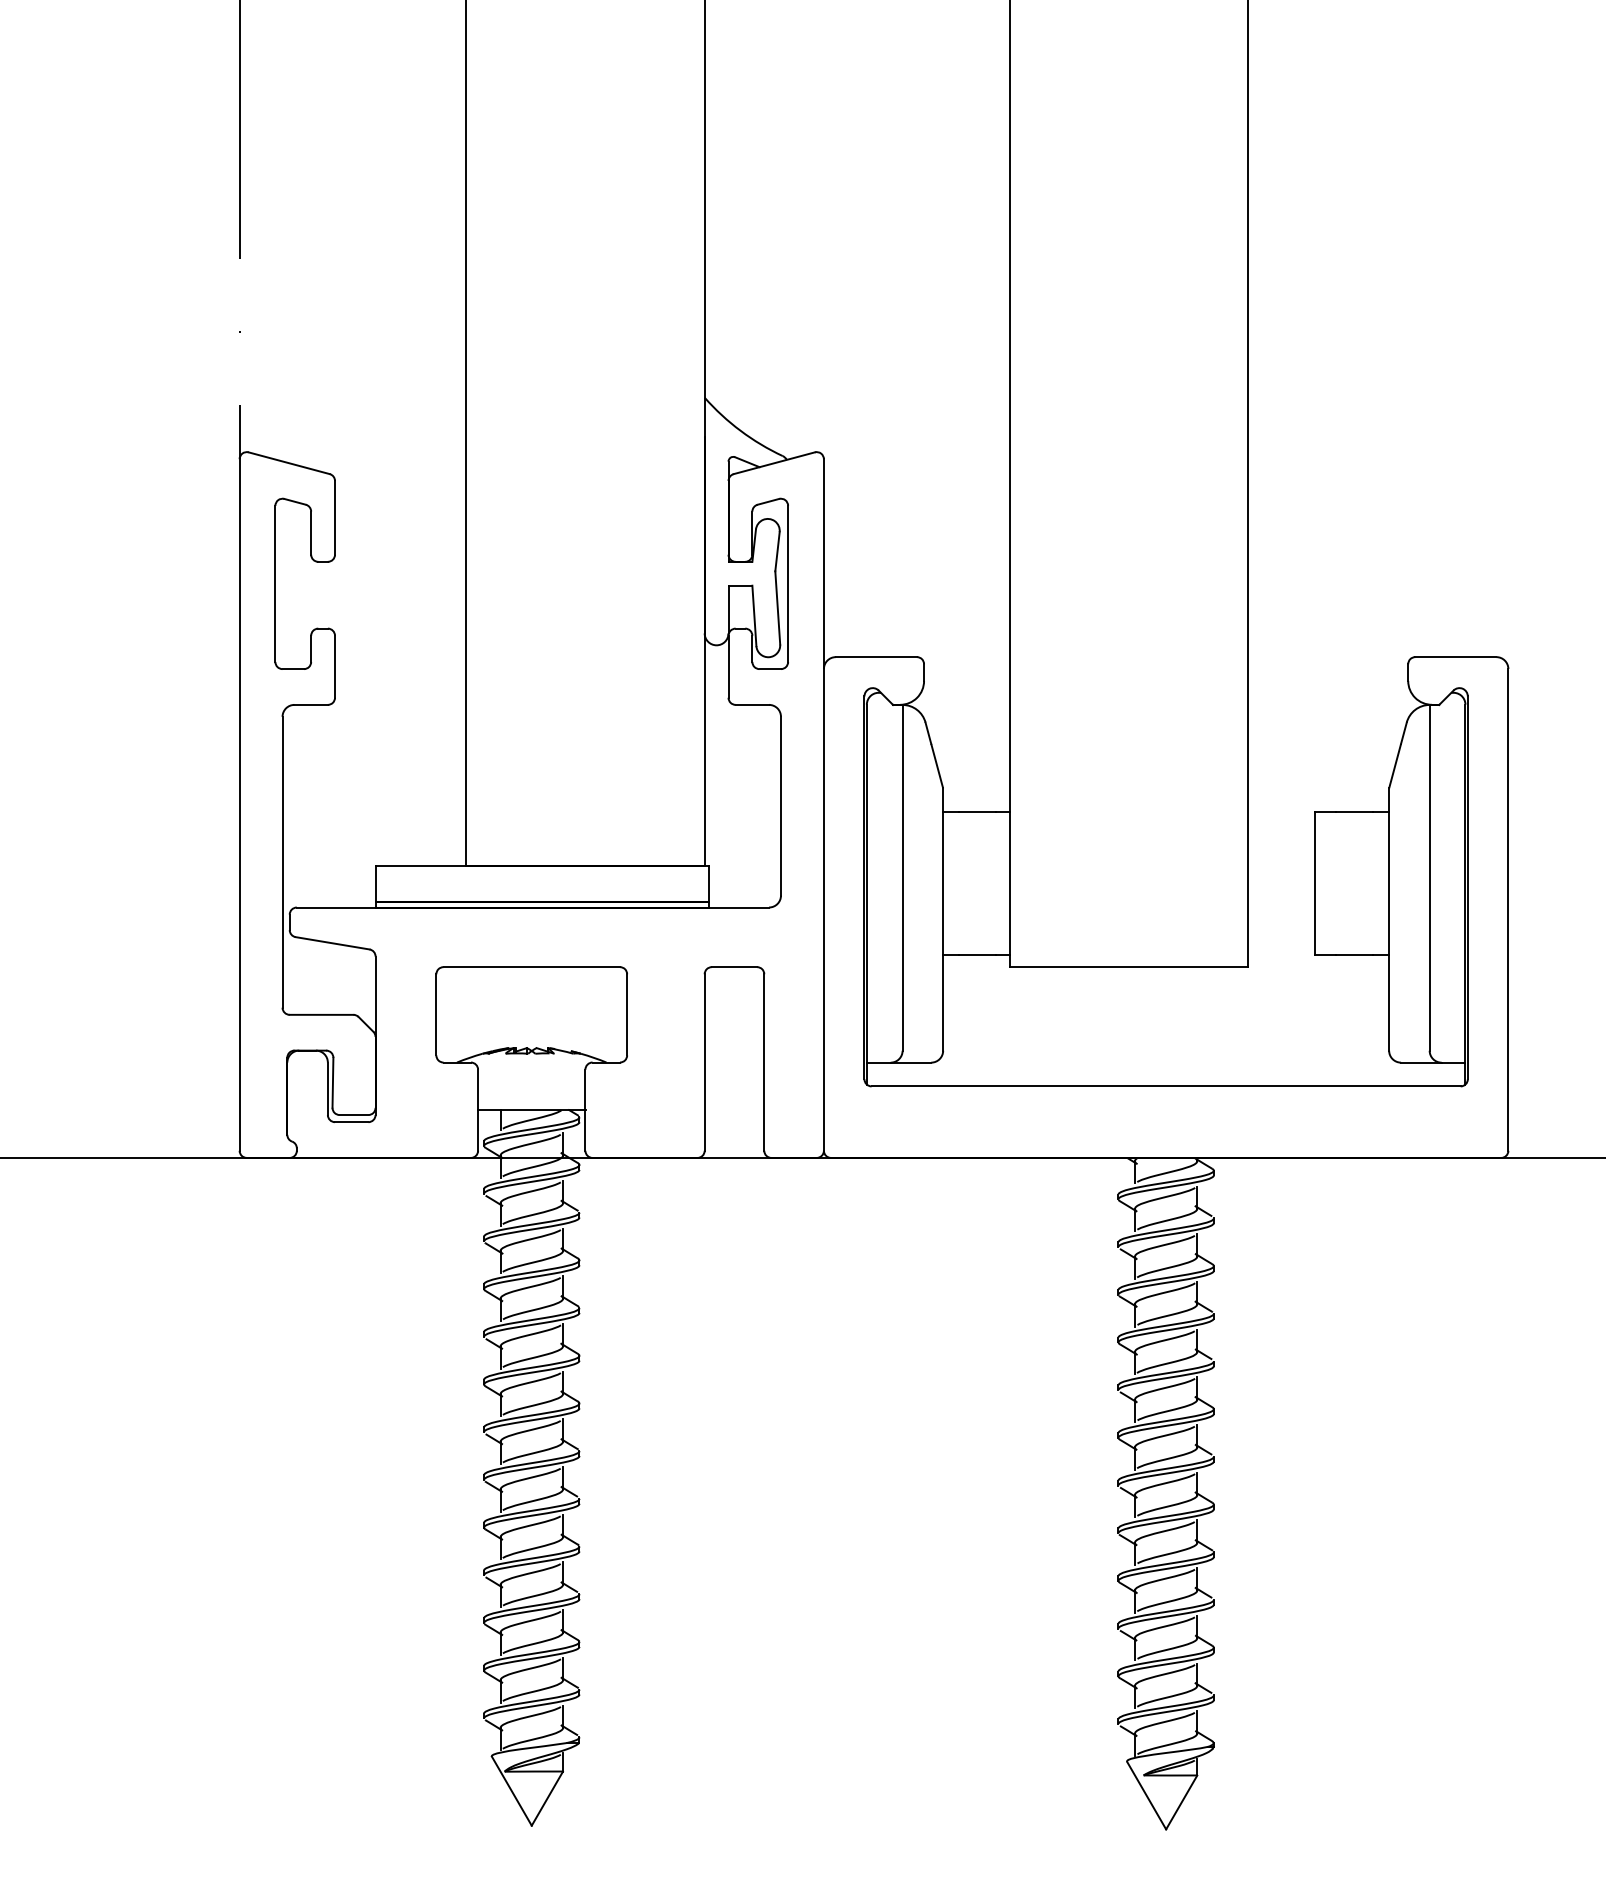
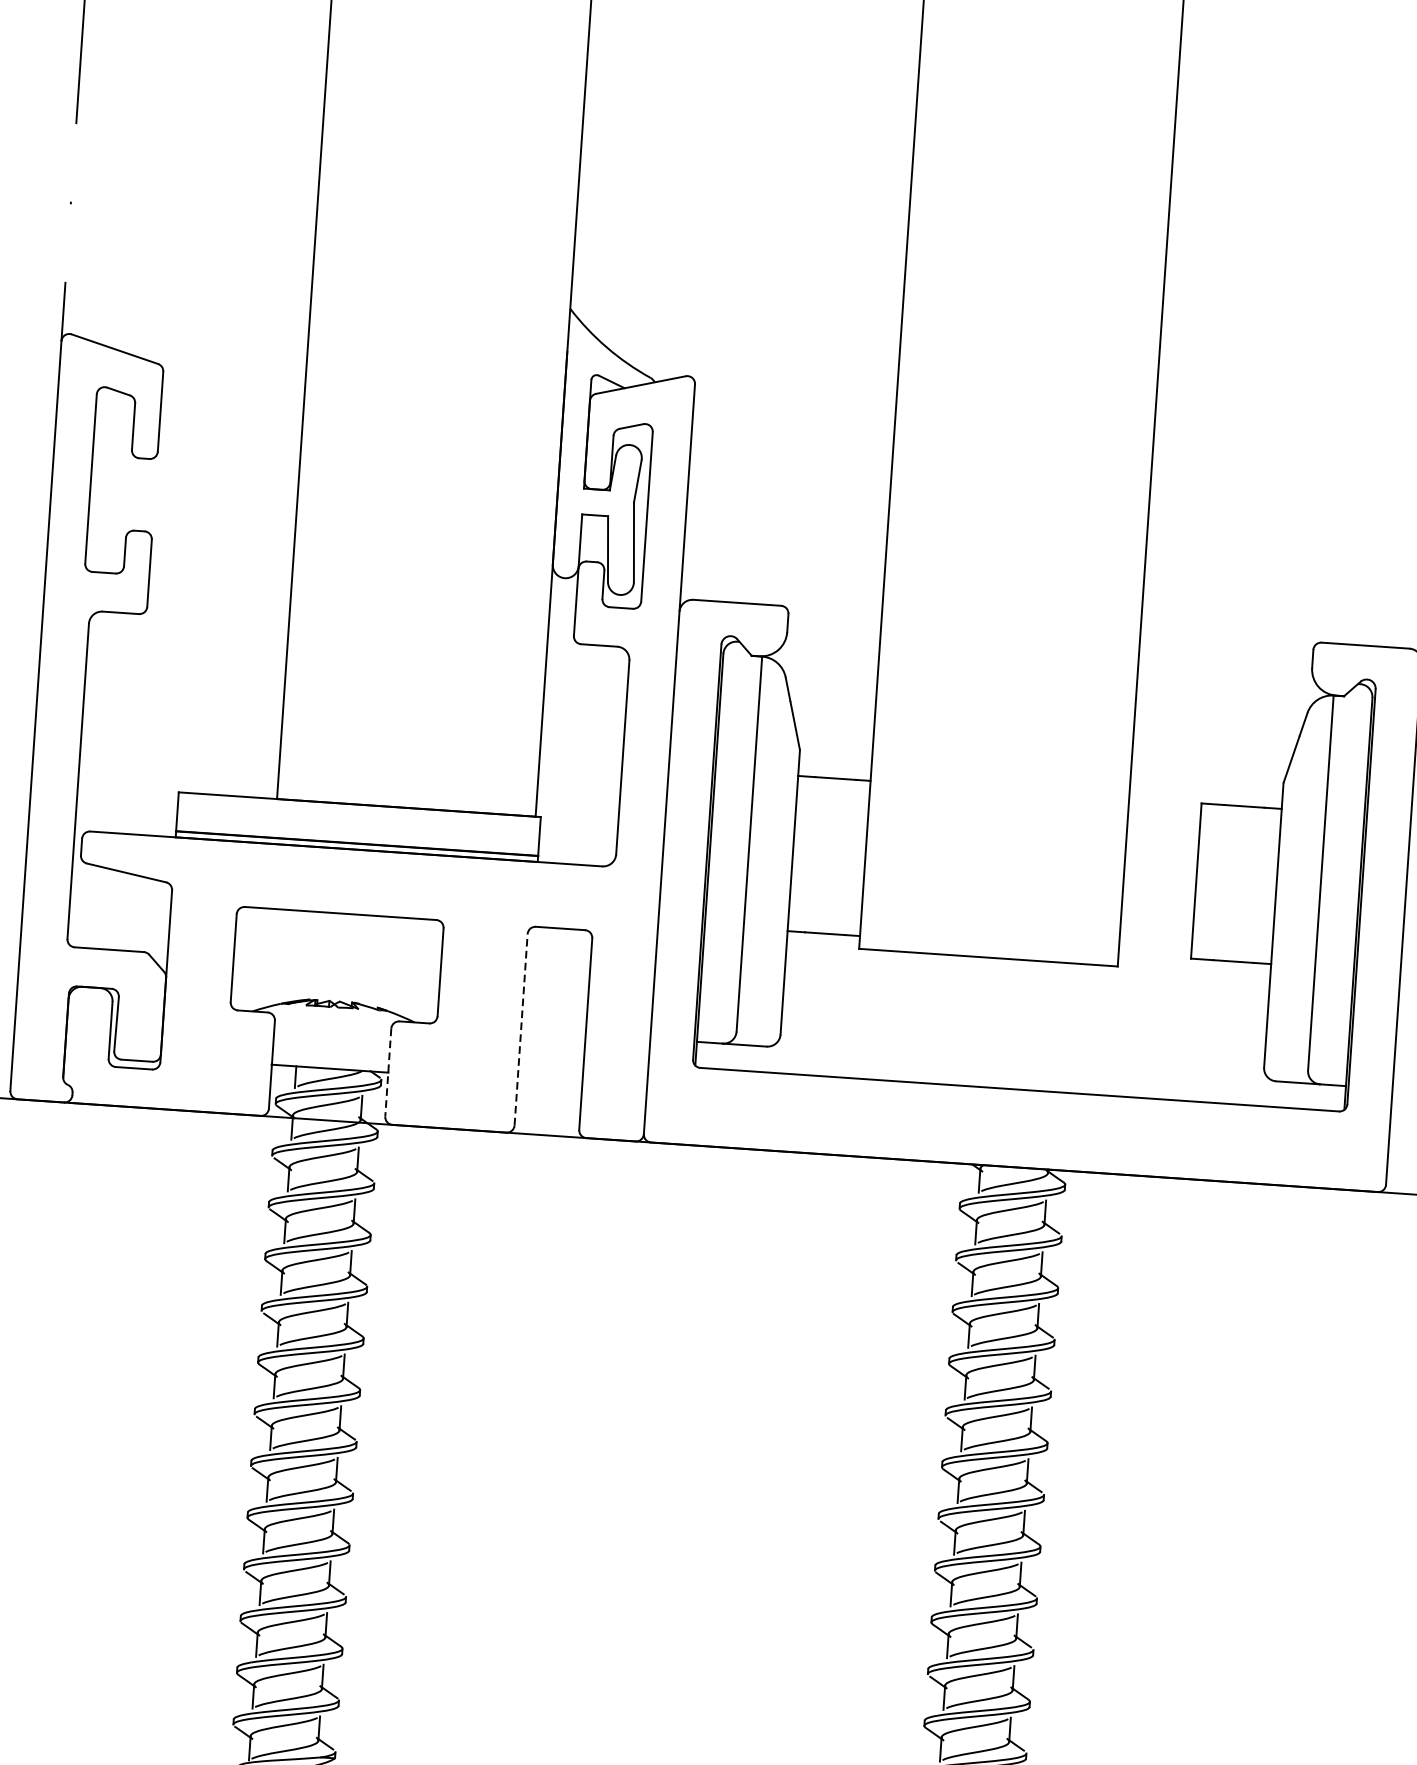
line: (704, 1062) -> (520, 1029), solid -> dashed
line: (585, 1110) -> (388, 1072), solid -> dashed

